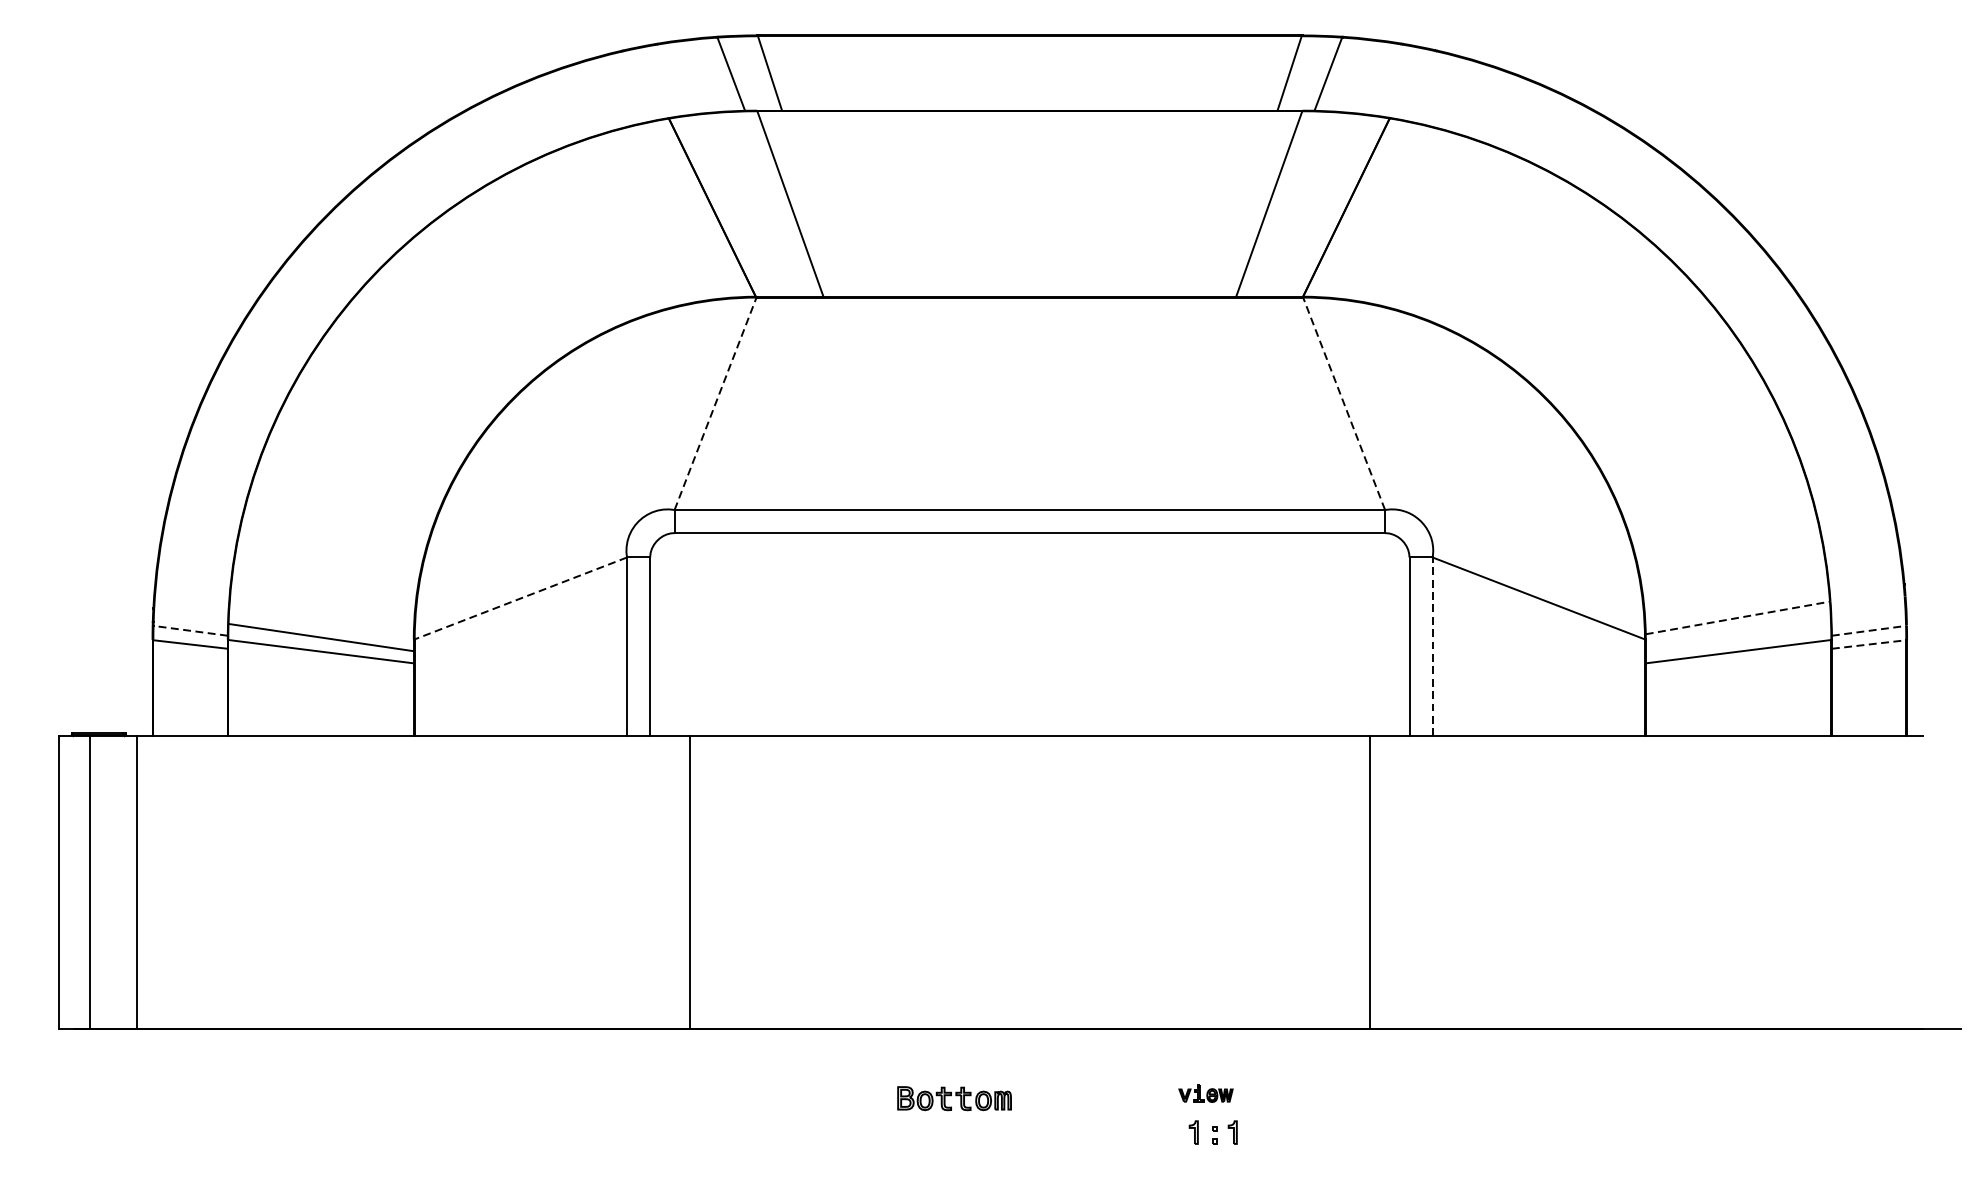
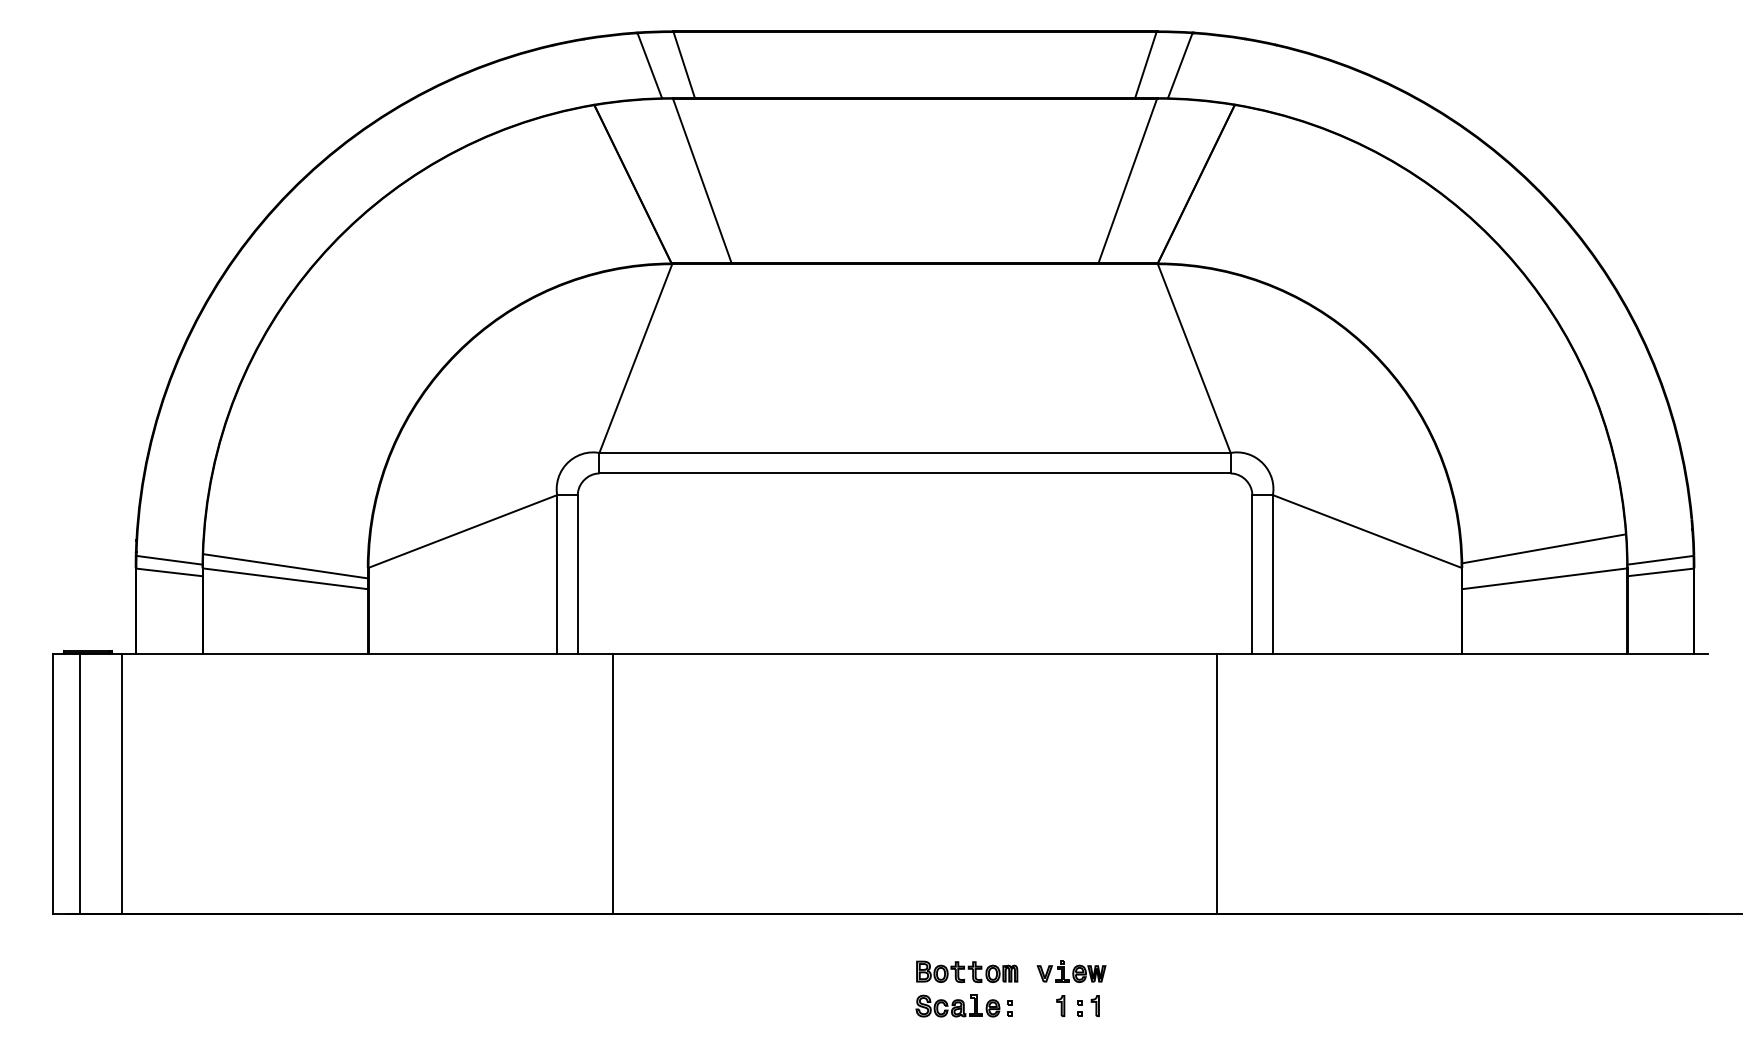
line: (716, 403) -> (636, 358), dashed -> solid
line: (1344, 403) -> (1194, 358), dashed -> solid
line: (520, 598) -> (462, 531), dashed -> solid
line: (1738, 617) -> (1544, 548), dashed -> solid
line: (190, 631) -> (169, 560), dashed -> solid
line: (1870, 631) -> (1661, 560), dashed -> solid
line: (1870, 644) -> (1661, 572), dashed -> solid
line: (1432, 645) -> (1272, 573), dashed -> solid
part: (1205, 1093) -> (1071, 971), size x1.43
part: (954, 1098) -> (967, 971), moved
part: (1084, 1131) -> (963, 1005), added

